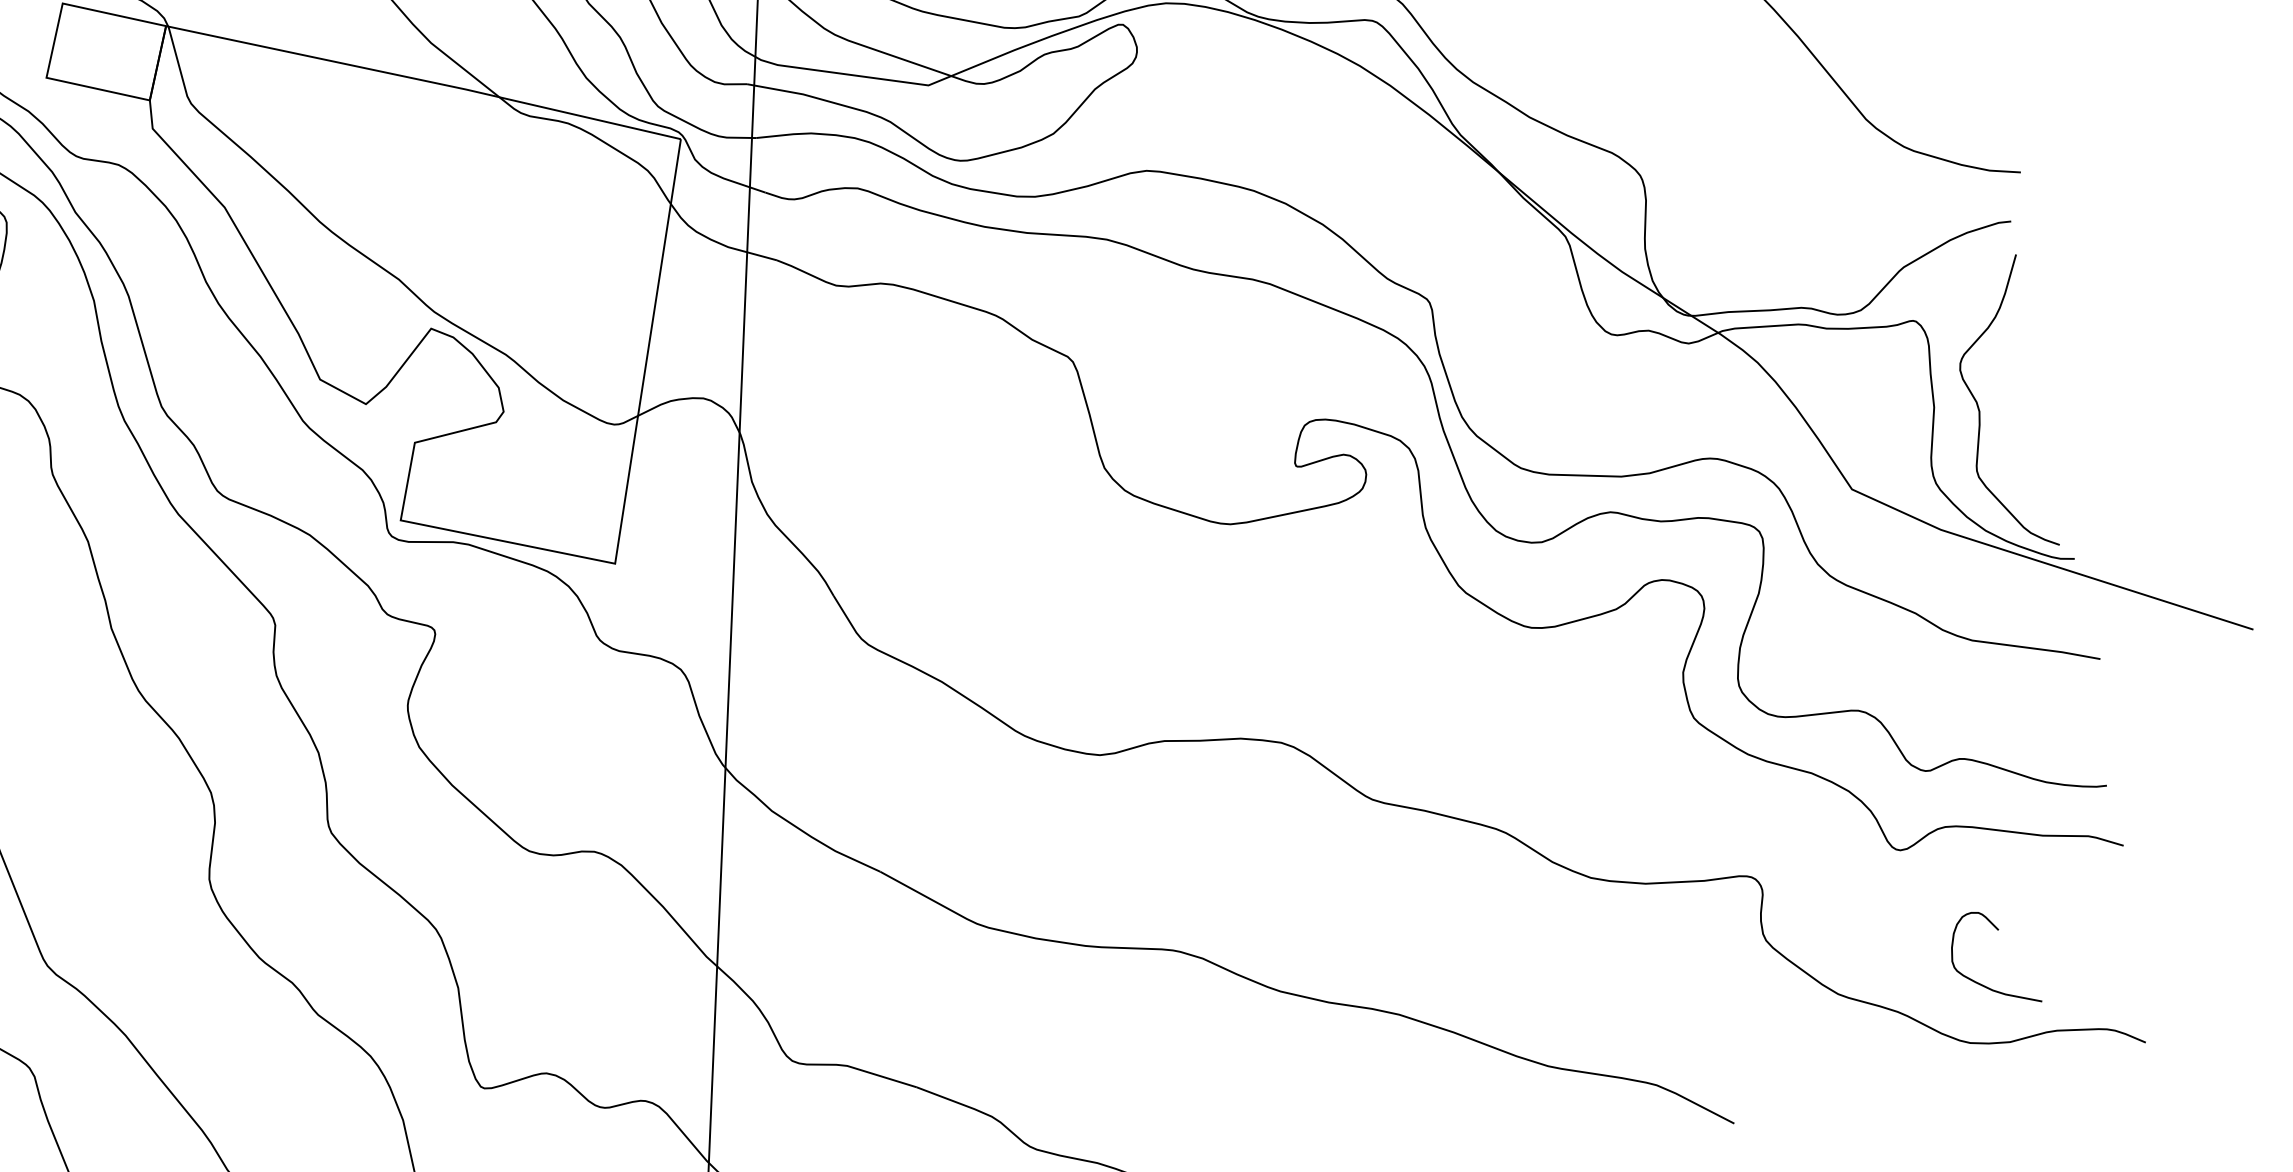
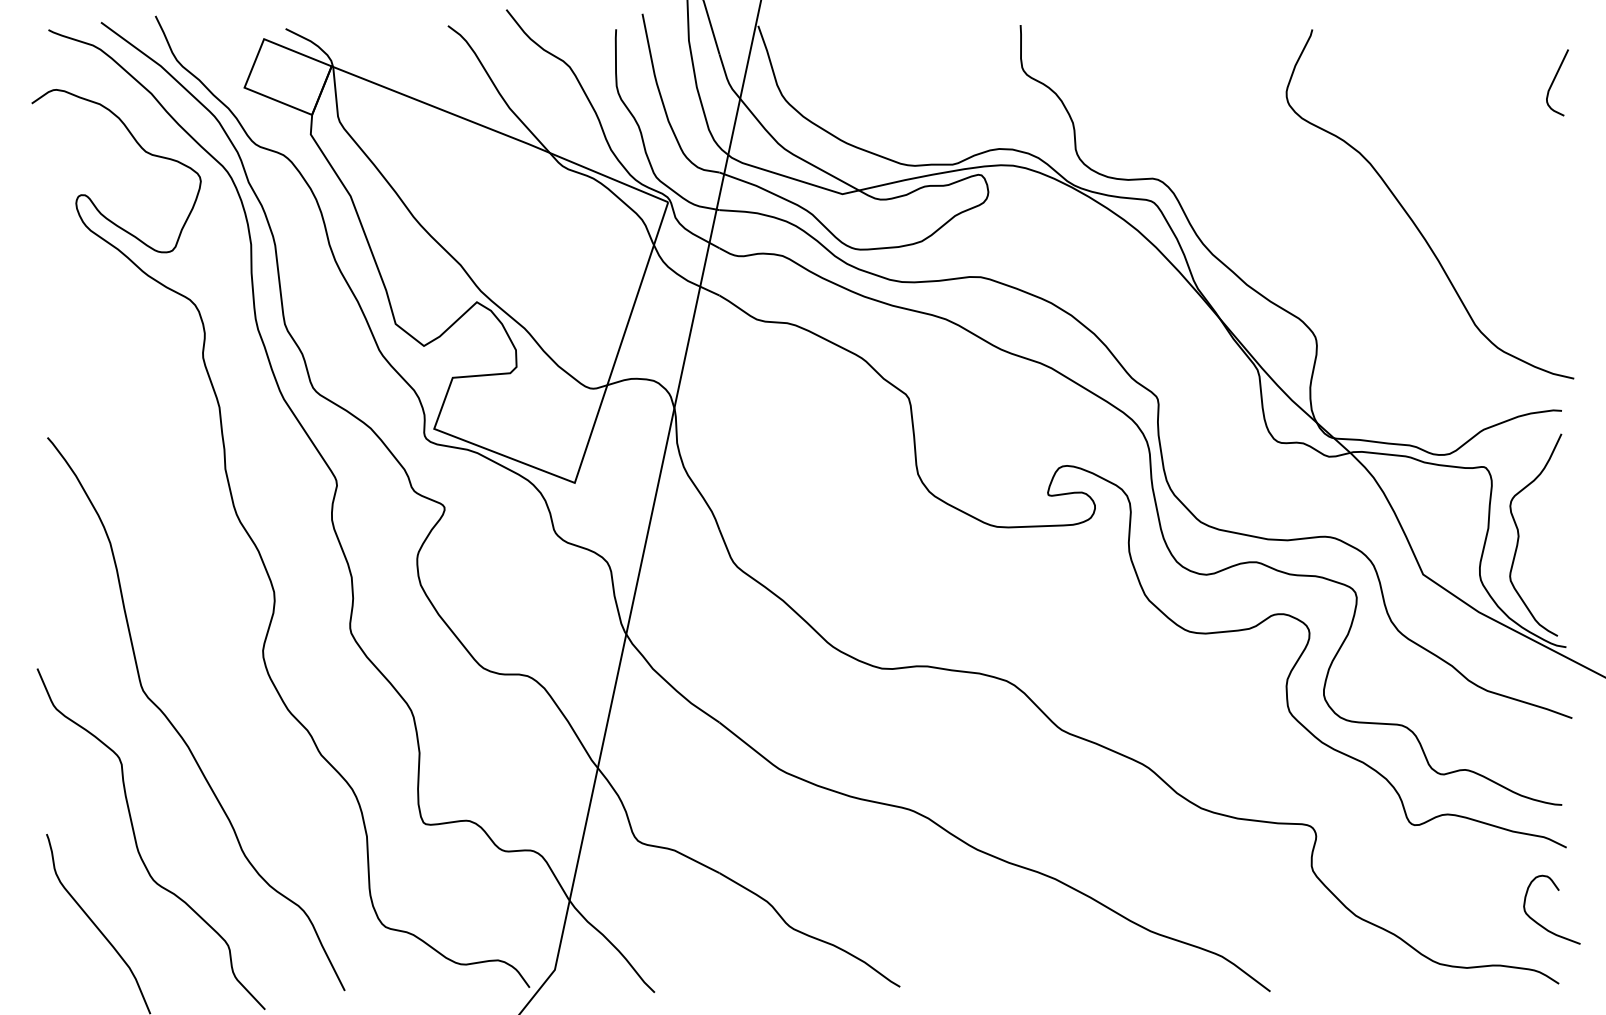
curve: (1983, 984) -> (1542, 925), moved

